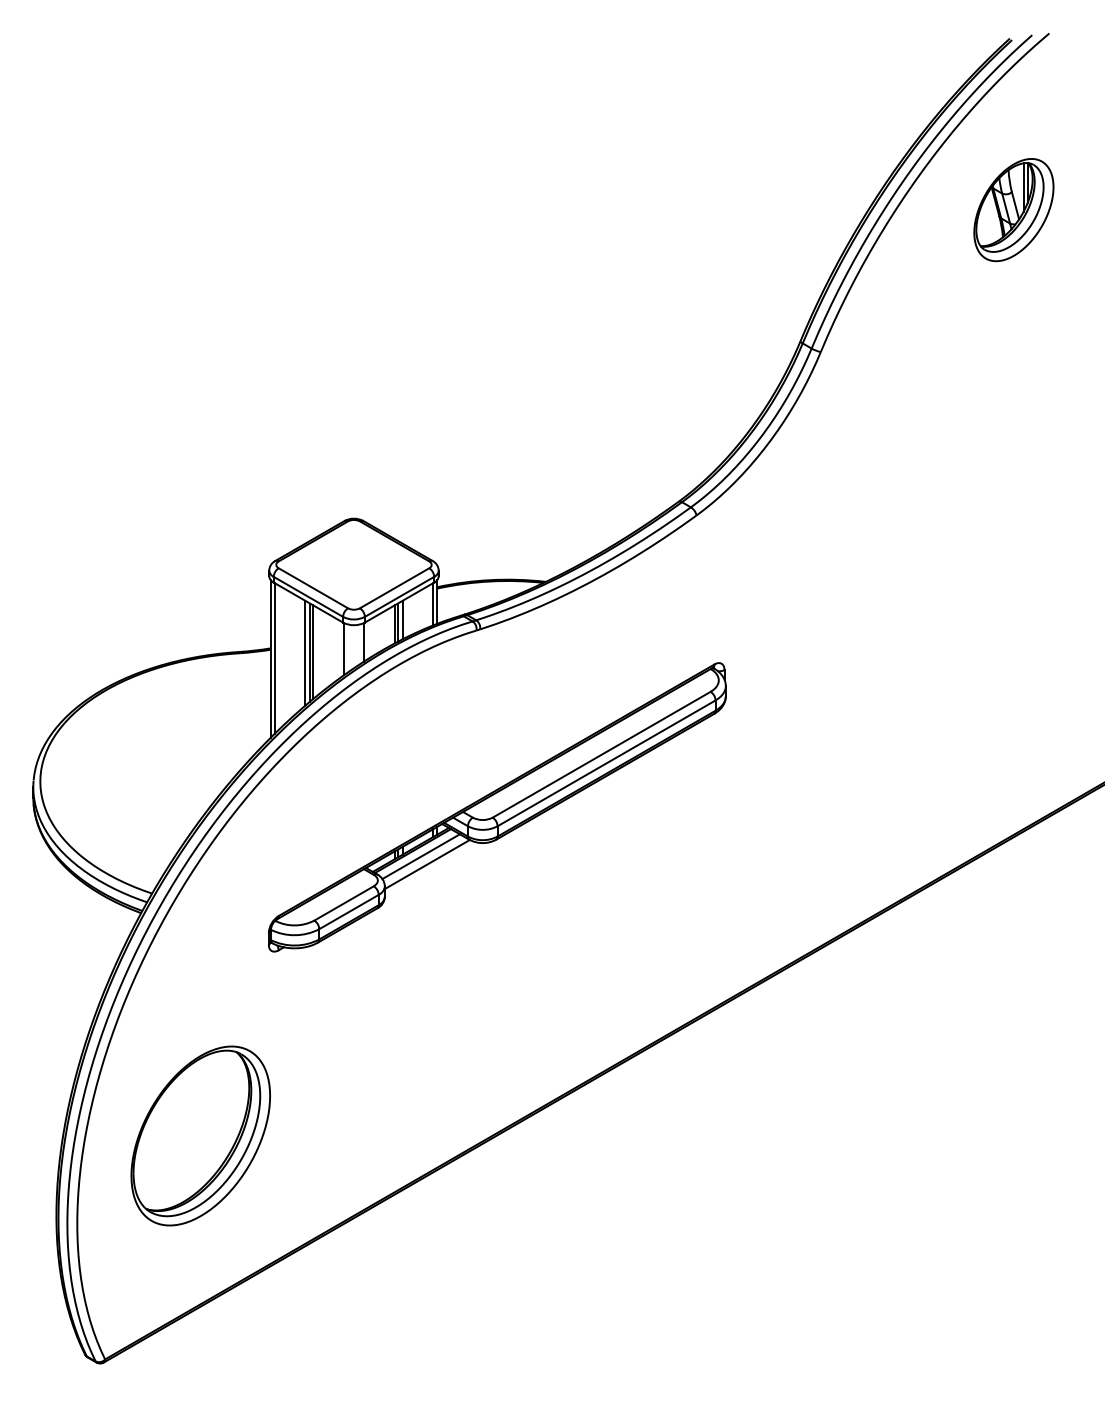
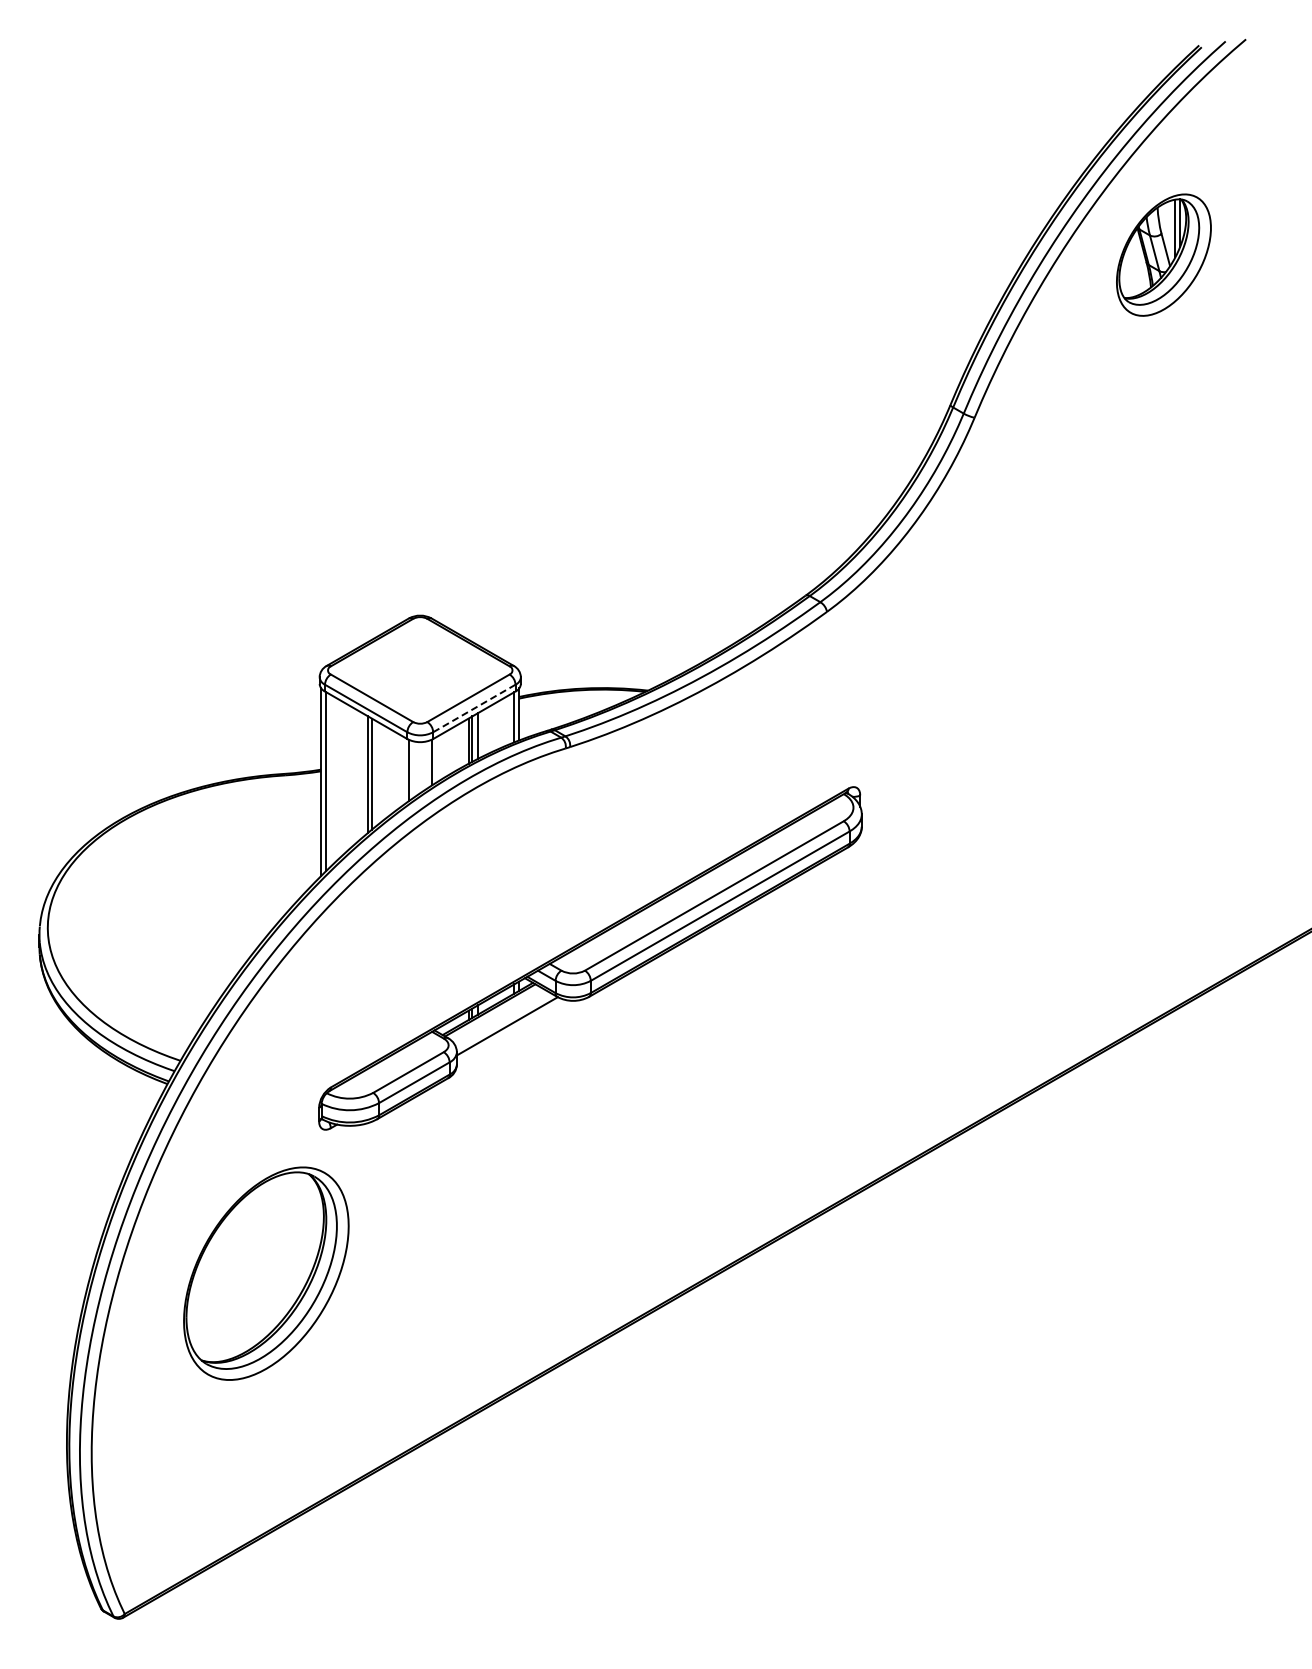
part: (1013, 209) -> (1163, 254), moved
line: (399, 596) -> (474, 708), solid -> dashed
line: (305, 653) -> (362, 775), removed
line: (421, 856) -> (500, 1016), removed
part: (200, 1135) -> (266, 1273), moved

